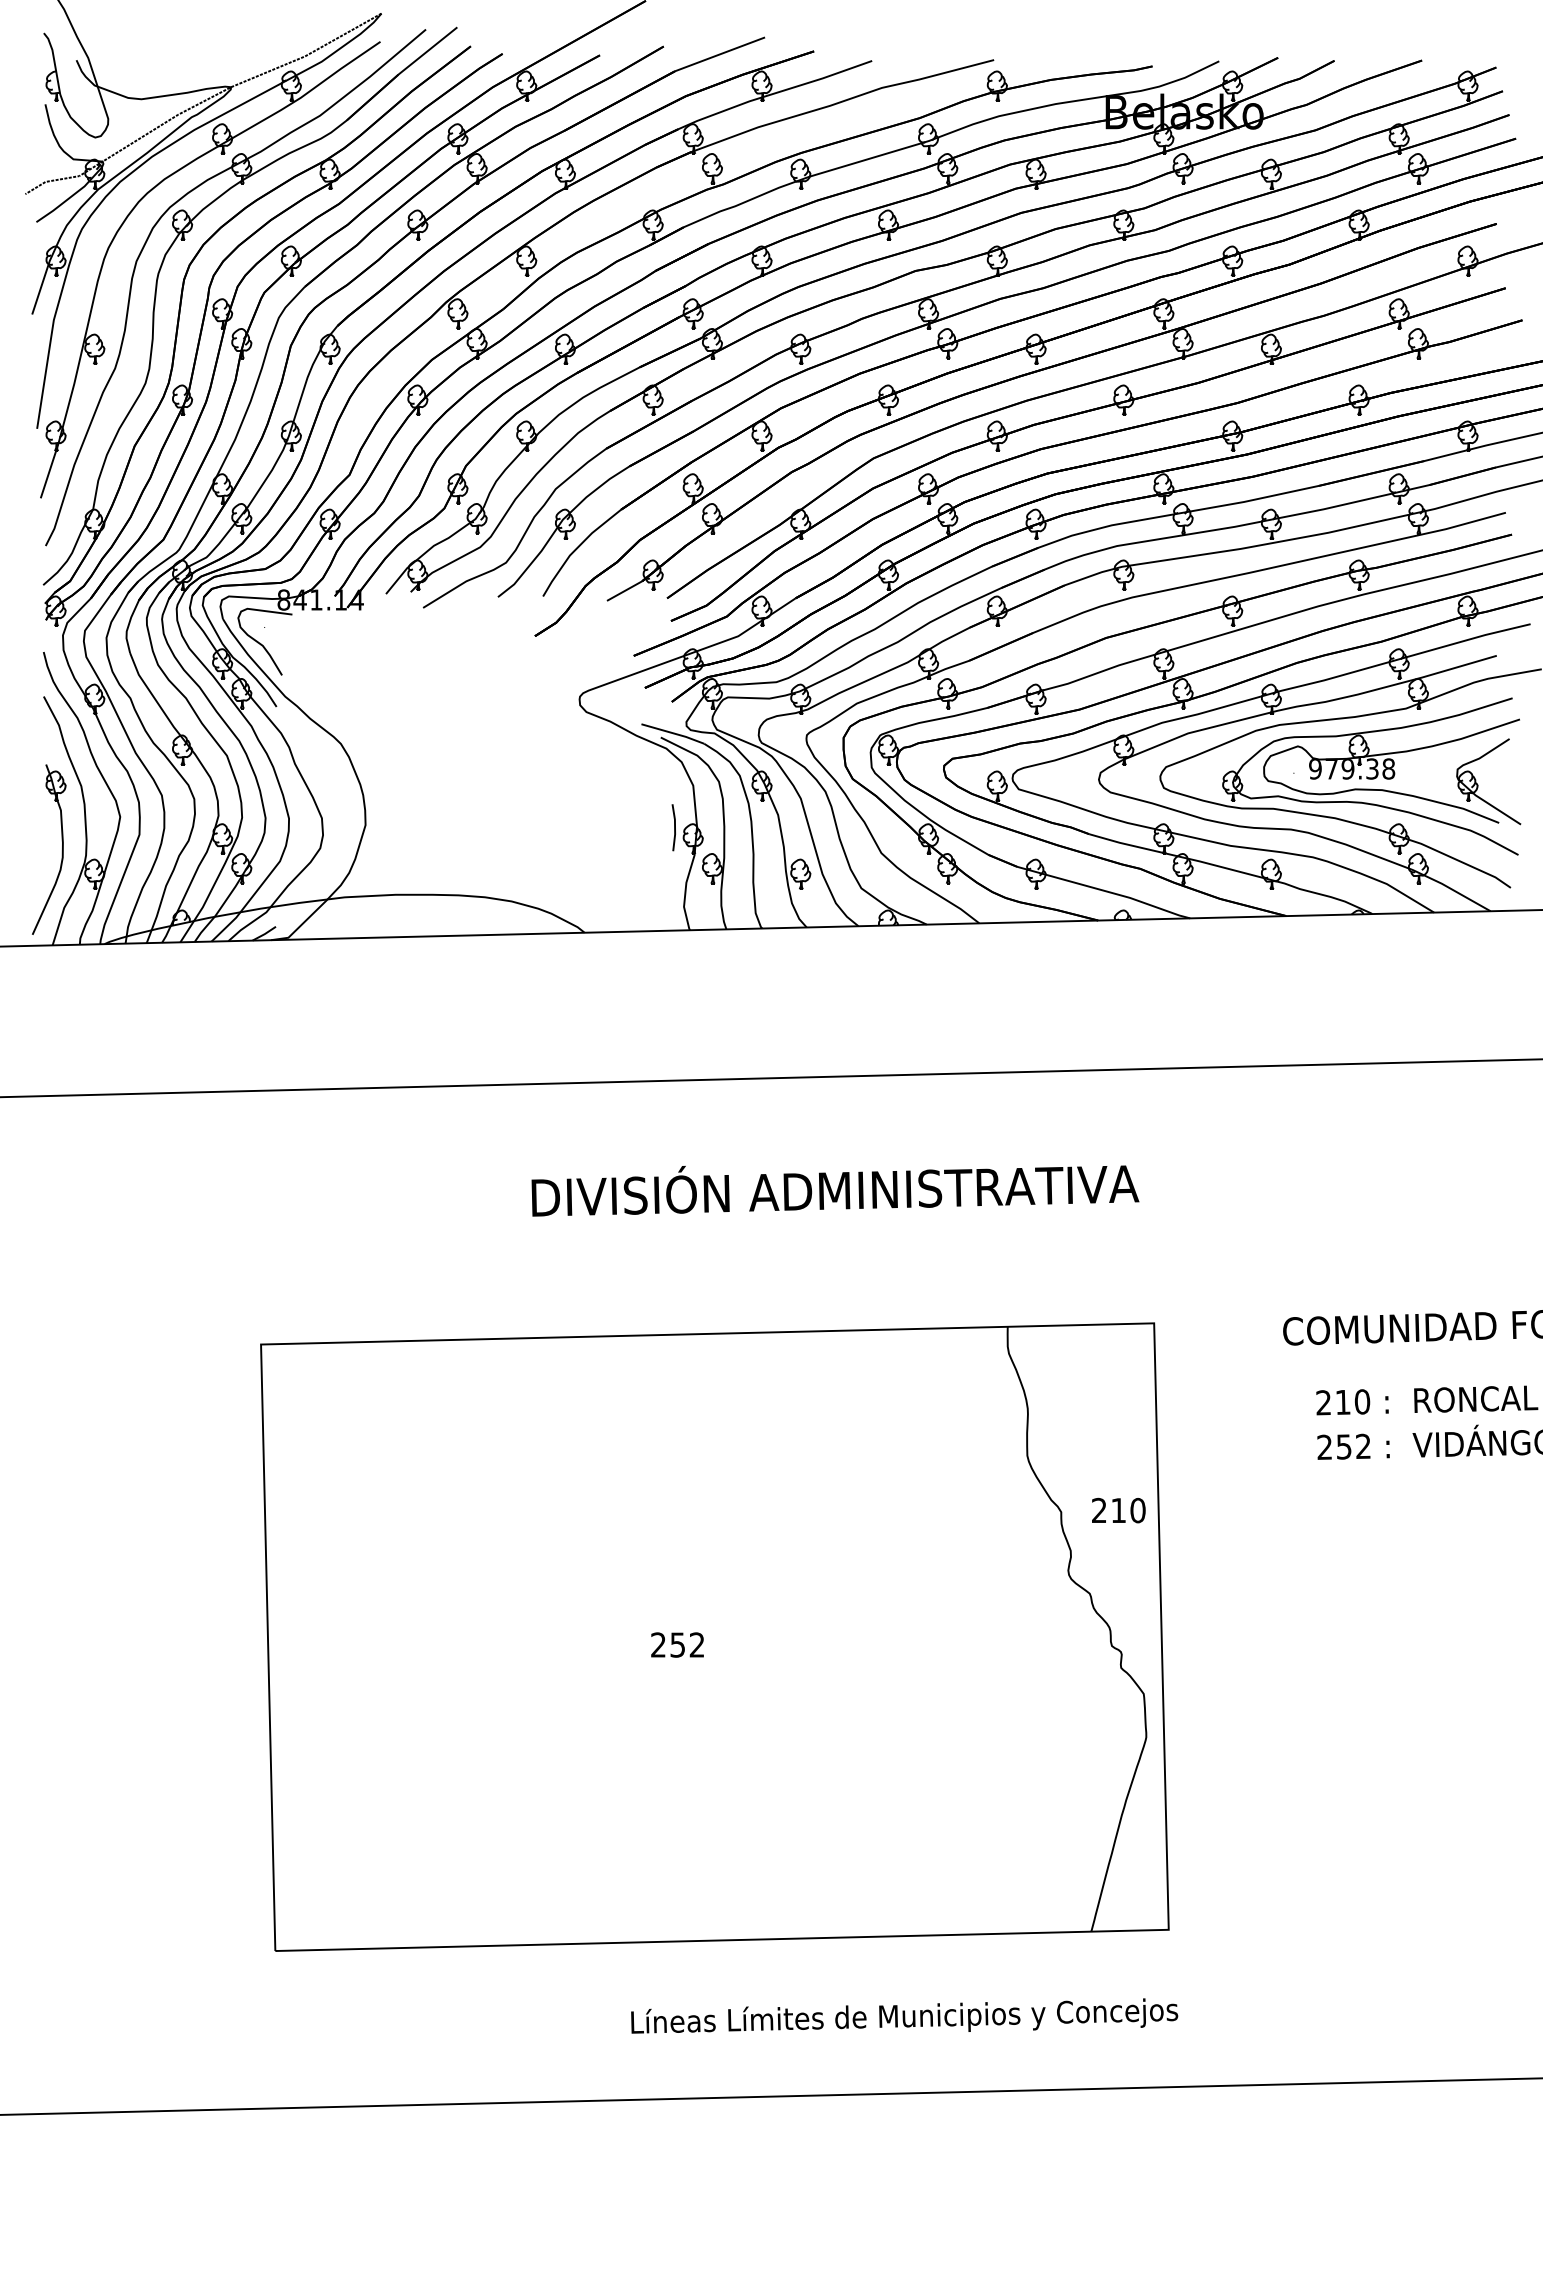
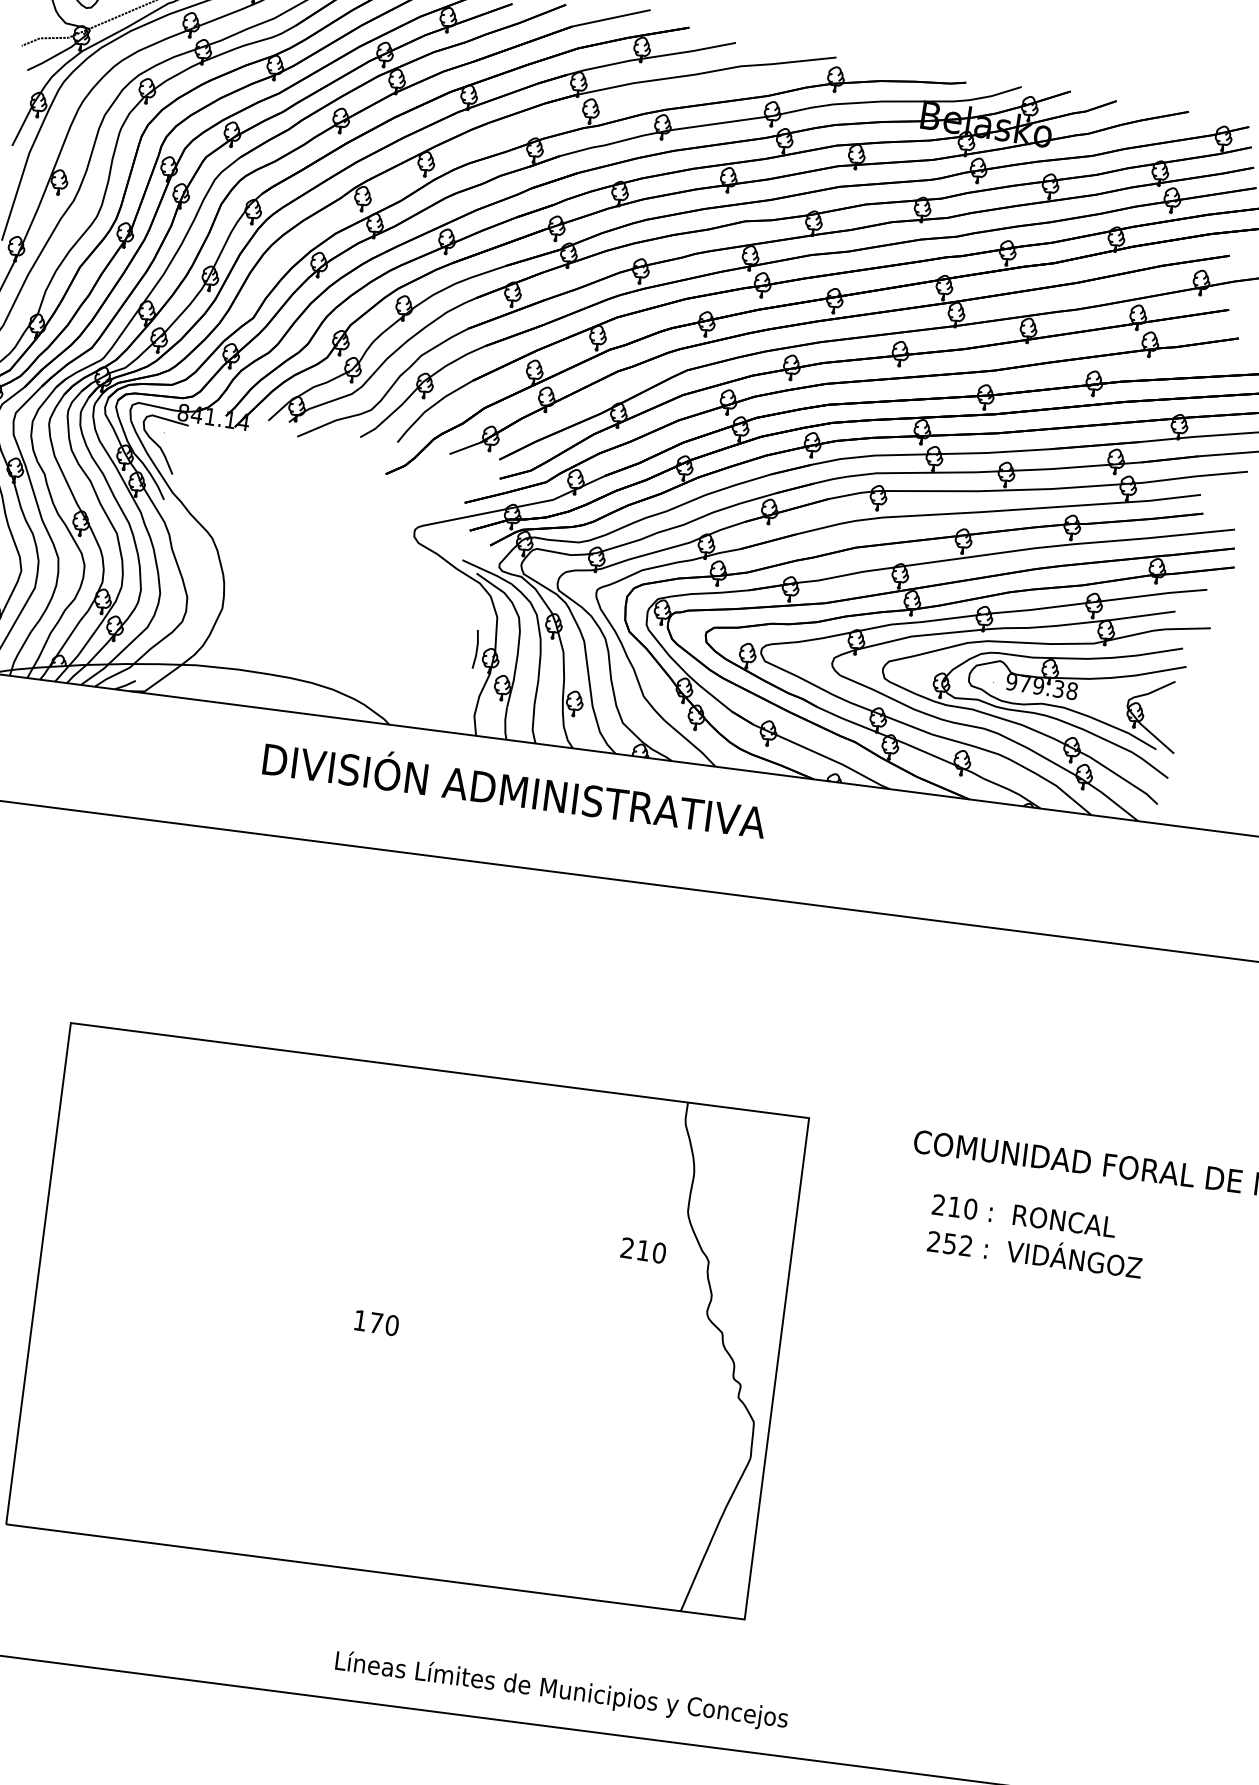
text: (835, 1190) -> (514, 790), moved
text: (1118, 1510) -> (643, 1250), moved
text: (677, 1644) -> (376, 1322), 252 -> 170
text: (904, 2015) -> (561, 1689), moved

